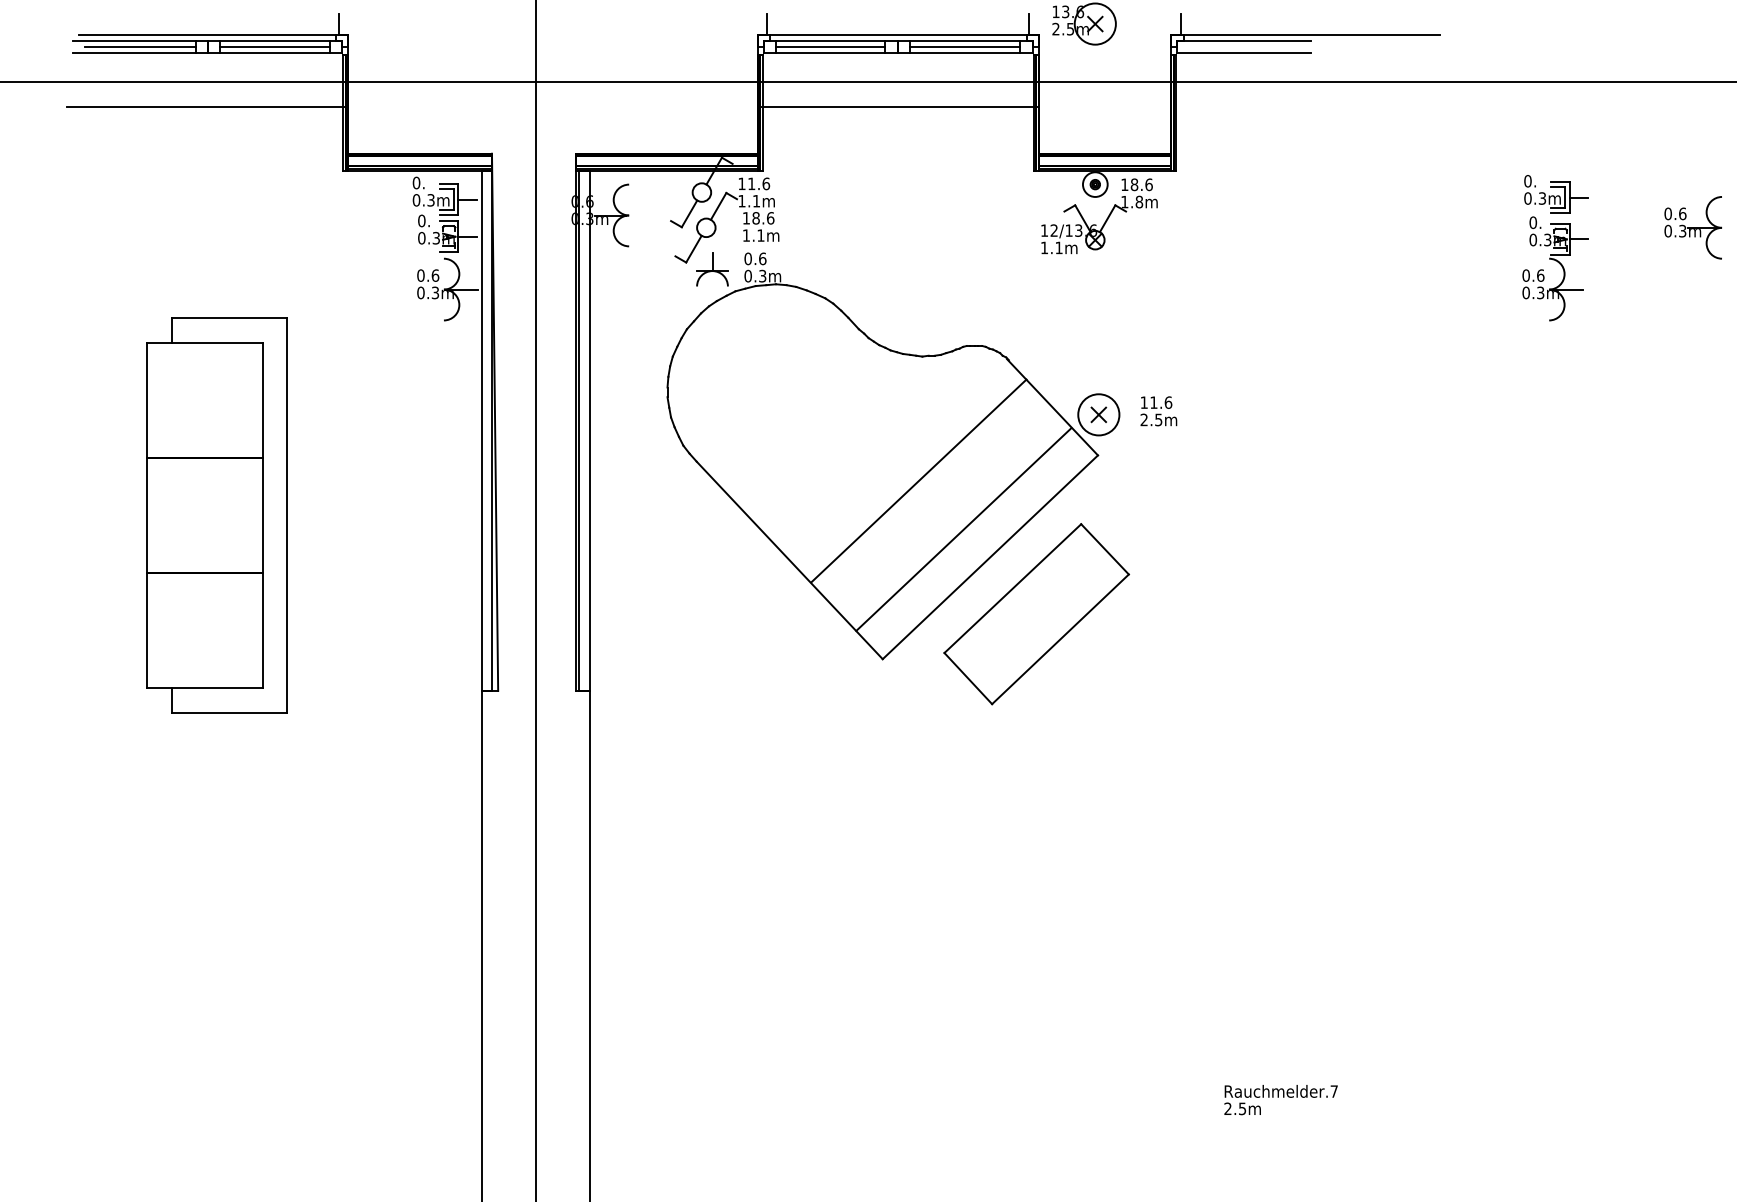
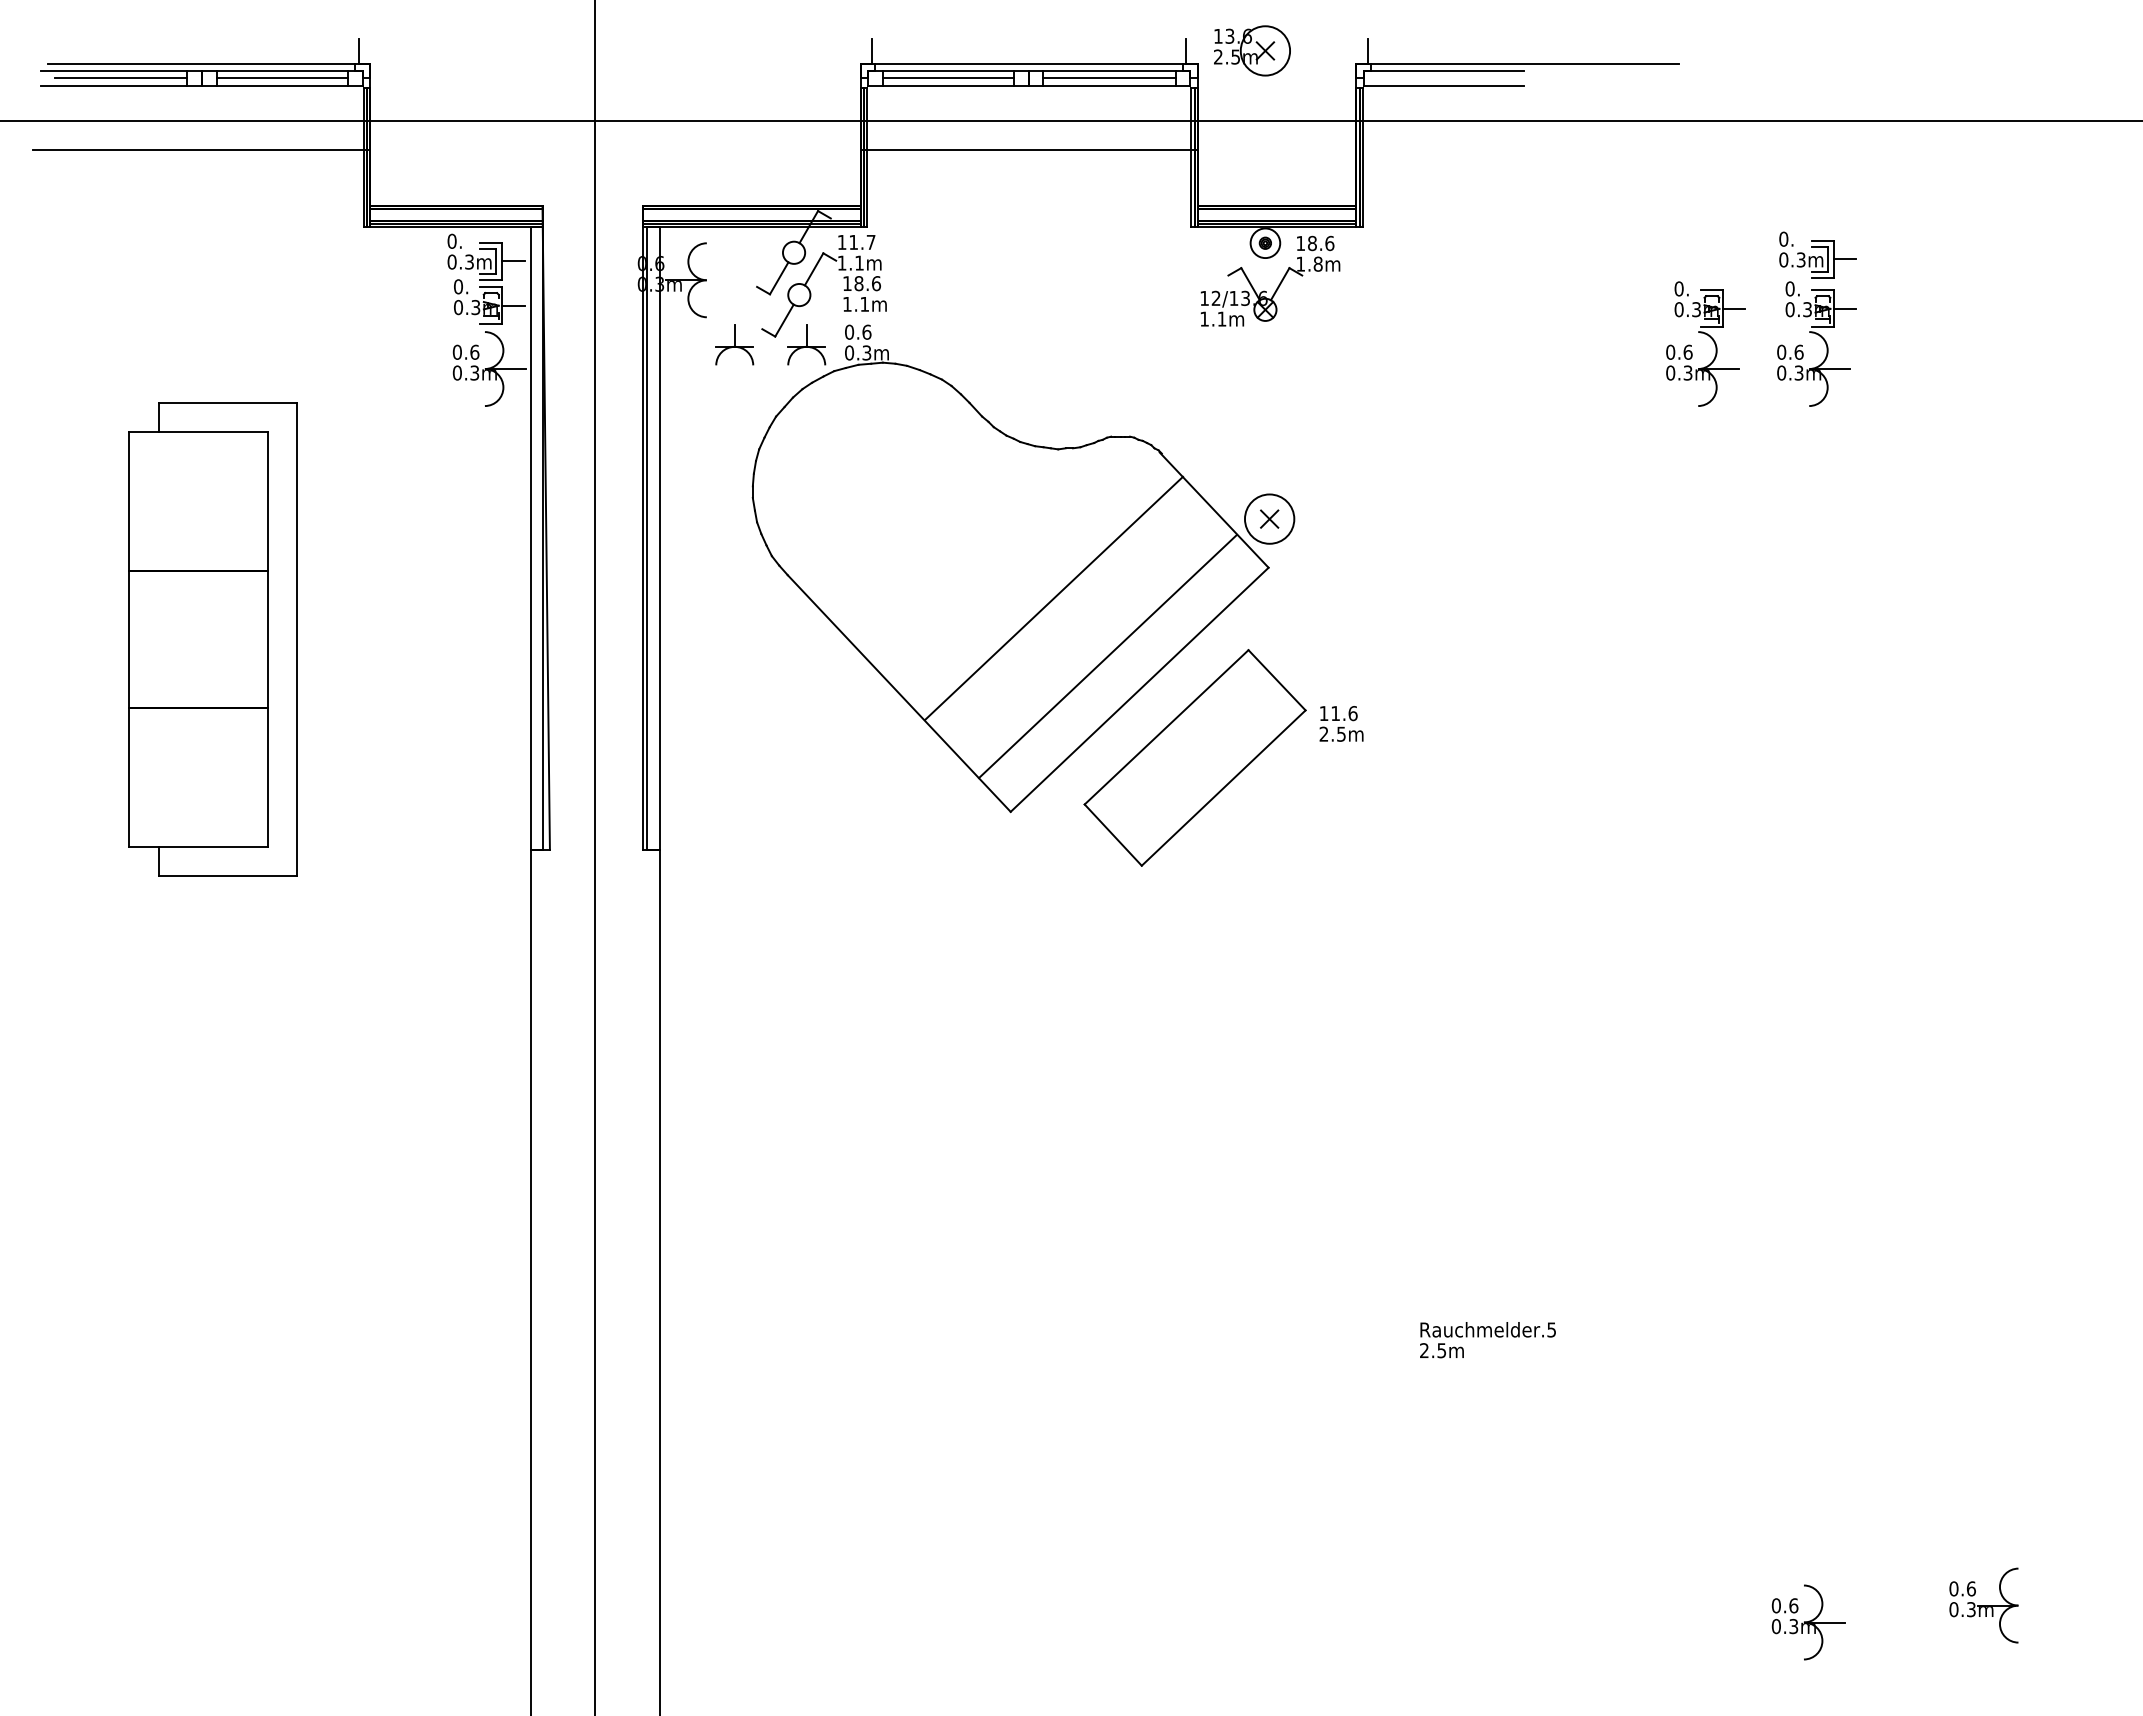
text: (765, 183) -> (870, 242), 11.6 -> 11.7
part: (1692, 227) -> (1981, 294), removed
part: (1466, 264) -> (1710, 338), added
part: (652, 269) -> (734, 344), added
text: (1158, 410) -> (1341, 723), moved
text: (1334, 1091) -> (1551, 1329), Rauchmelder.7 -> Rauchmelder.5

